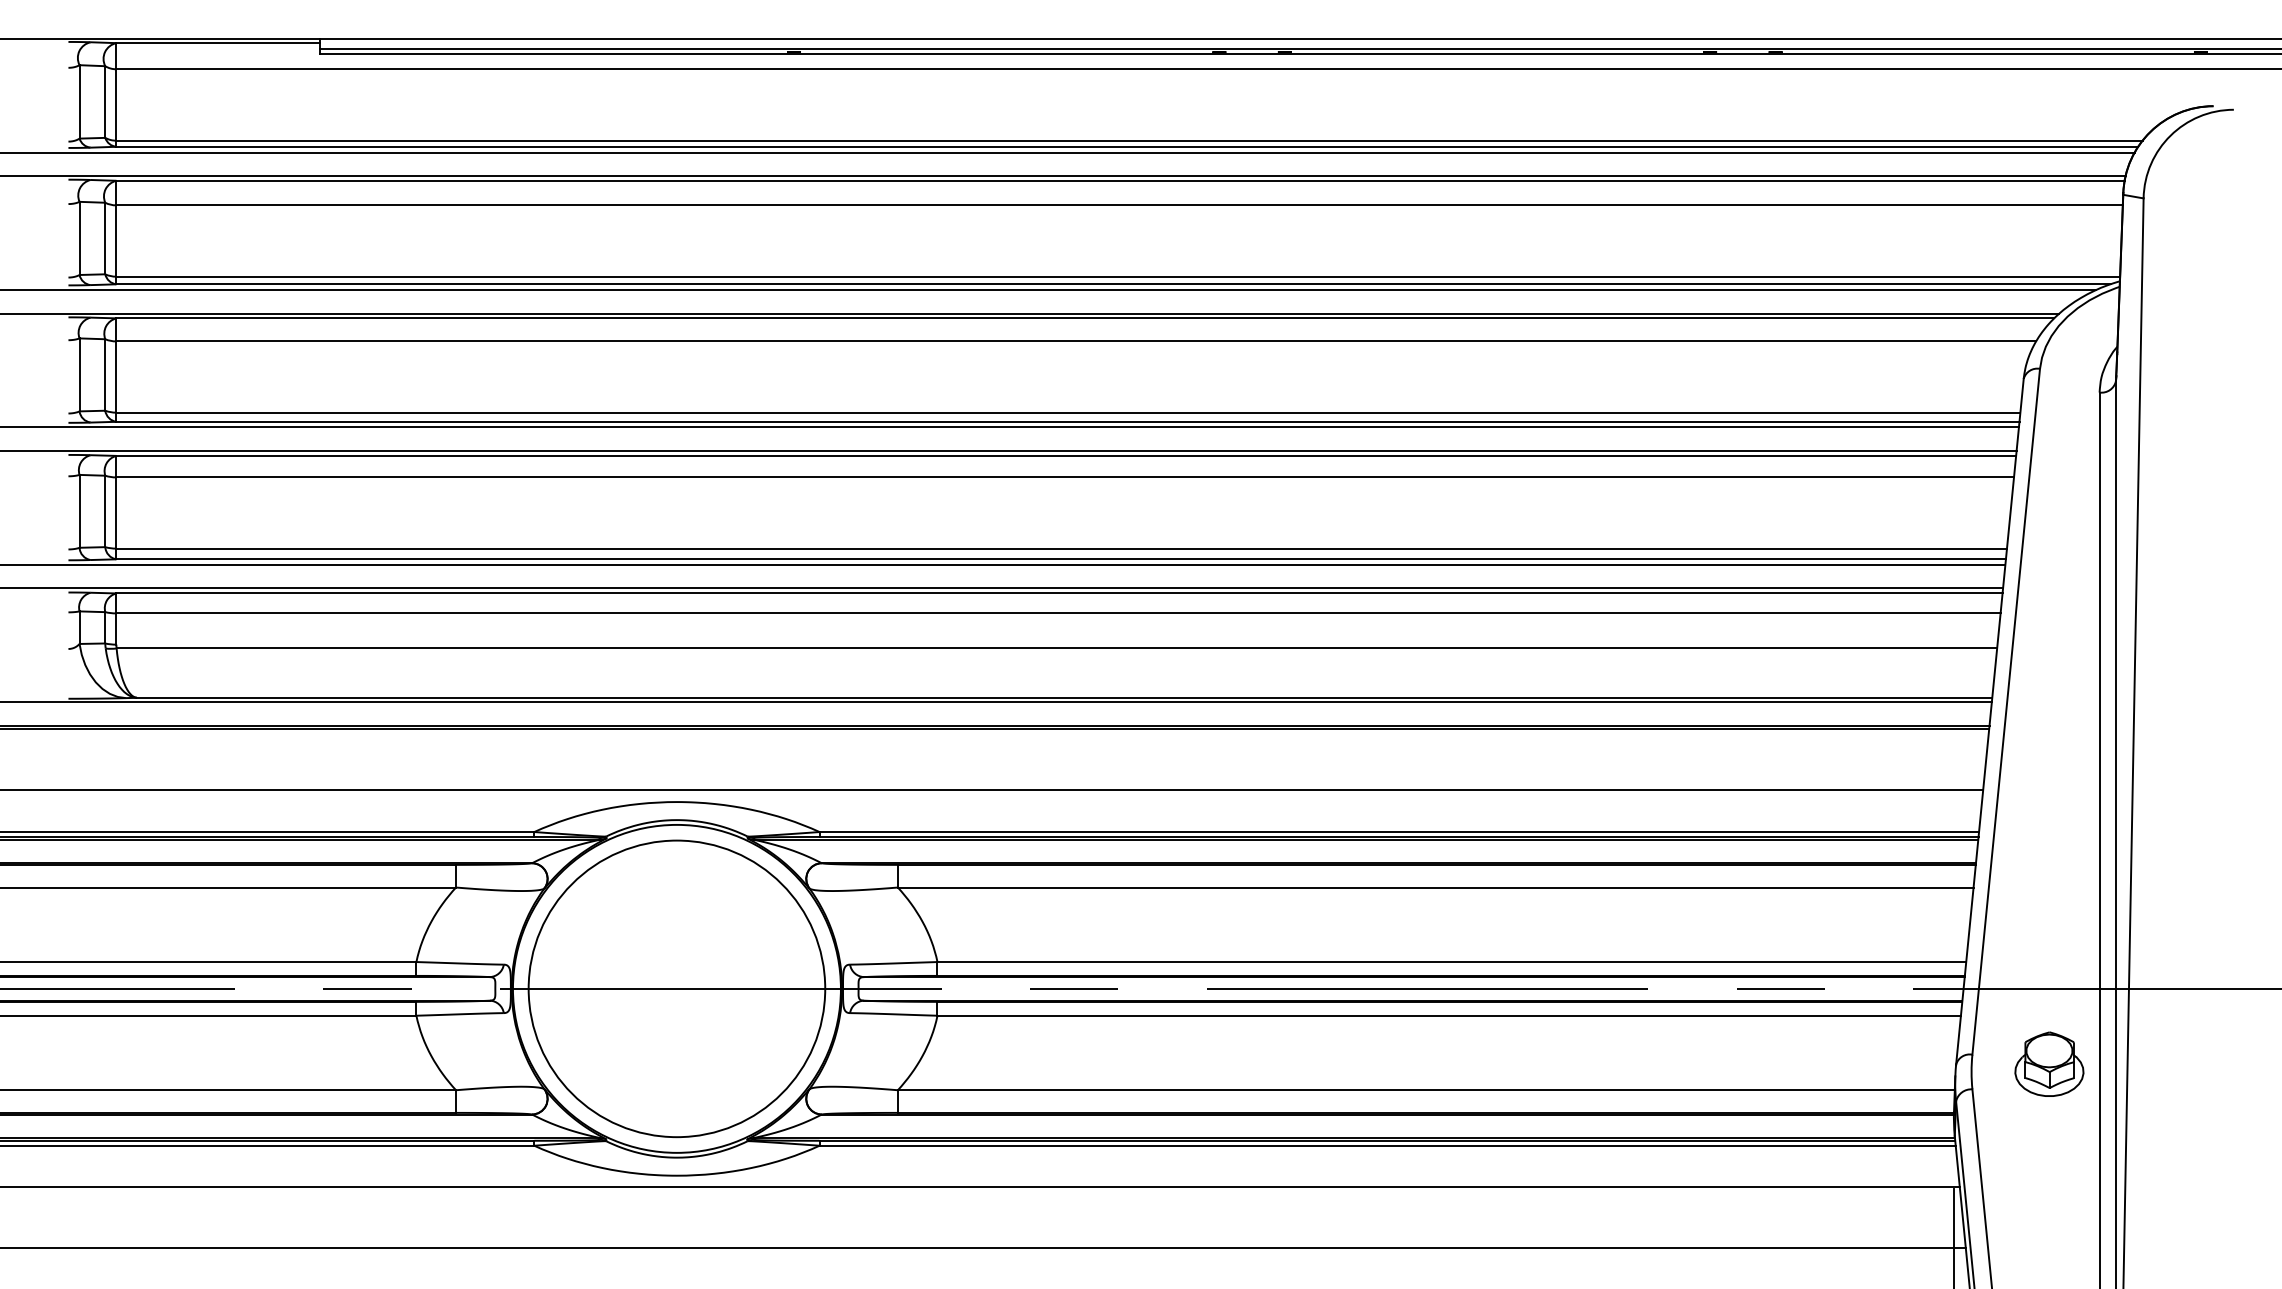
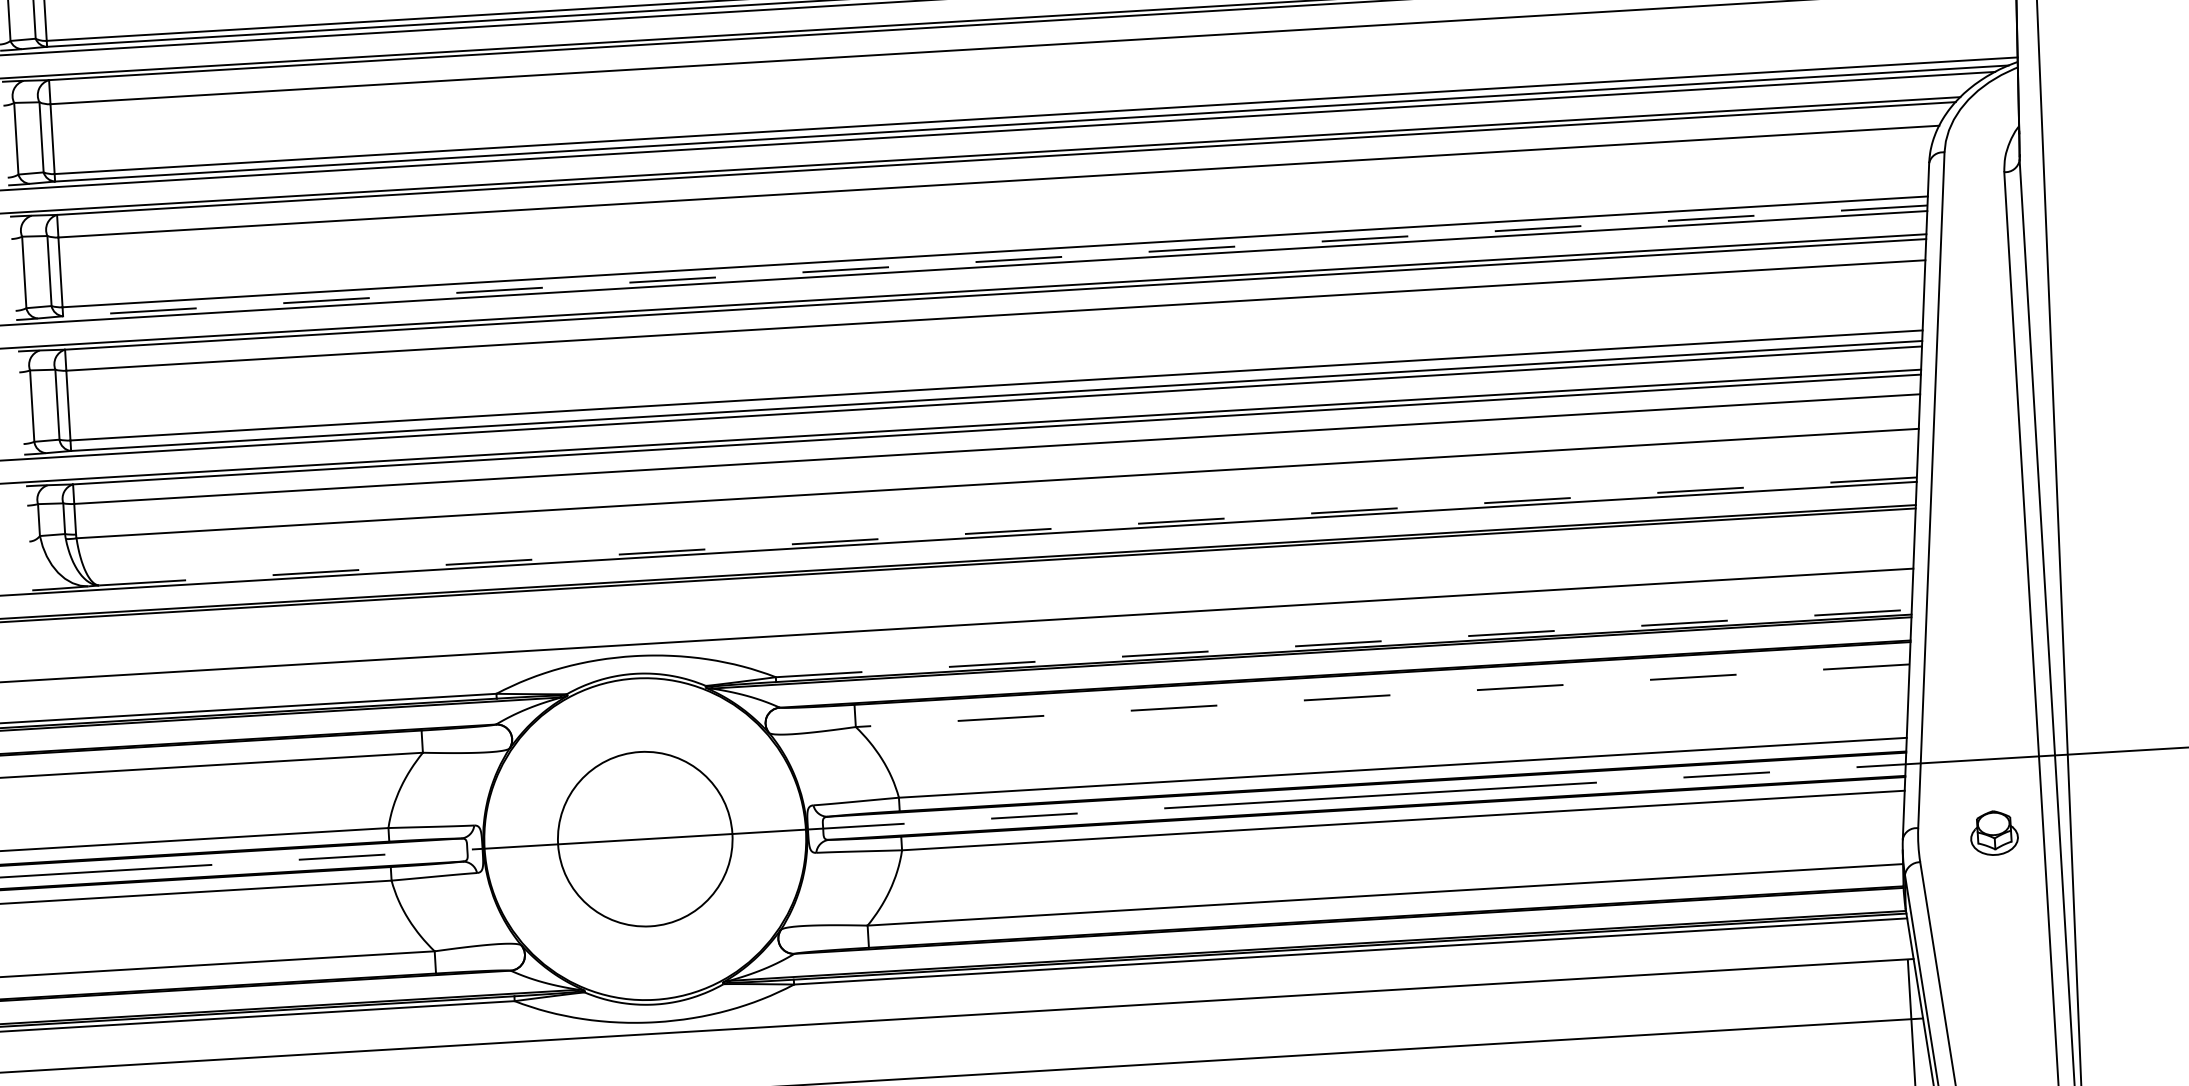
line: (1067, 421) -> (994, 260), solid -> dashed
line: (1064, 697) -> (1007, 531), solid -> dashed
line: (1399, 832) -> (1344, 643), solid -> dashed
line: (1435, 887) -> (1382, 695), solid -> dashed
circle: (676, 988) -> (644, 838), size x0.6
part: (2049, 1063) -> (1994, 832), size x0.7

